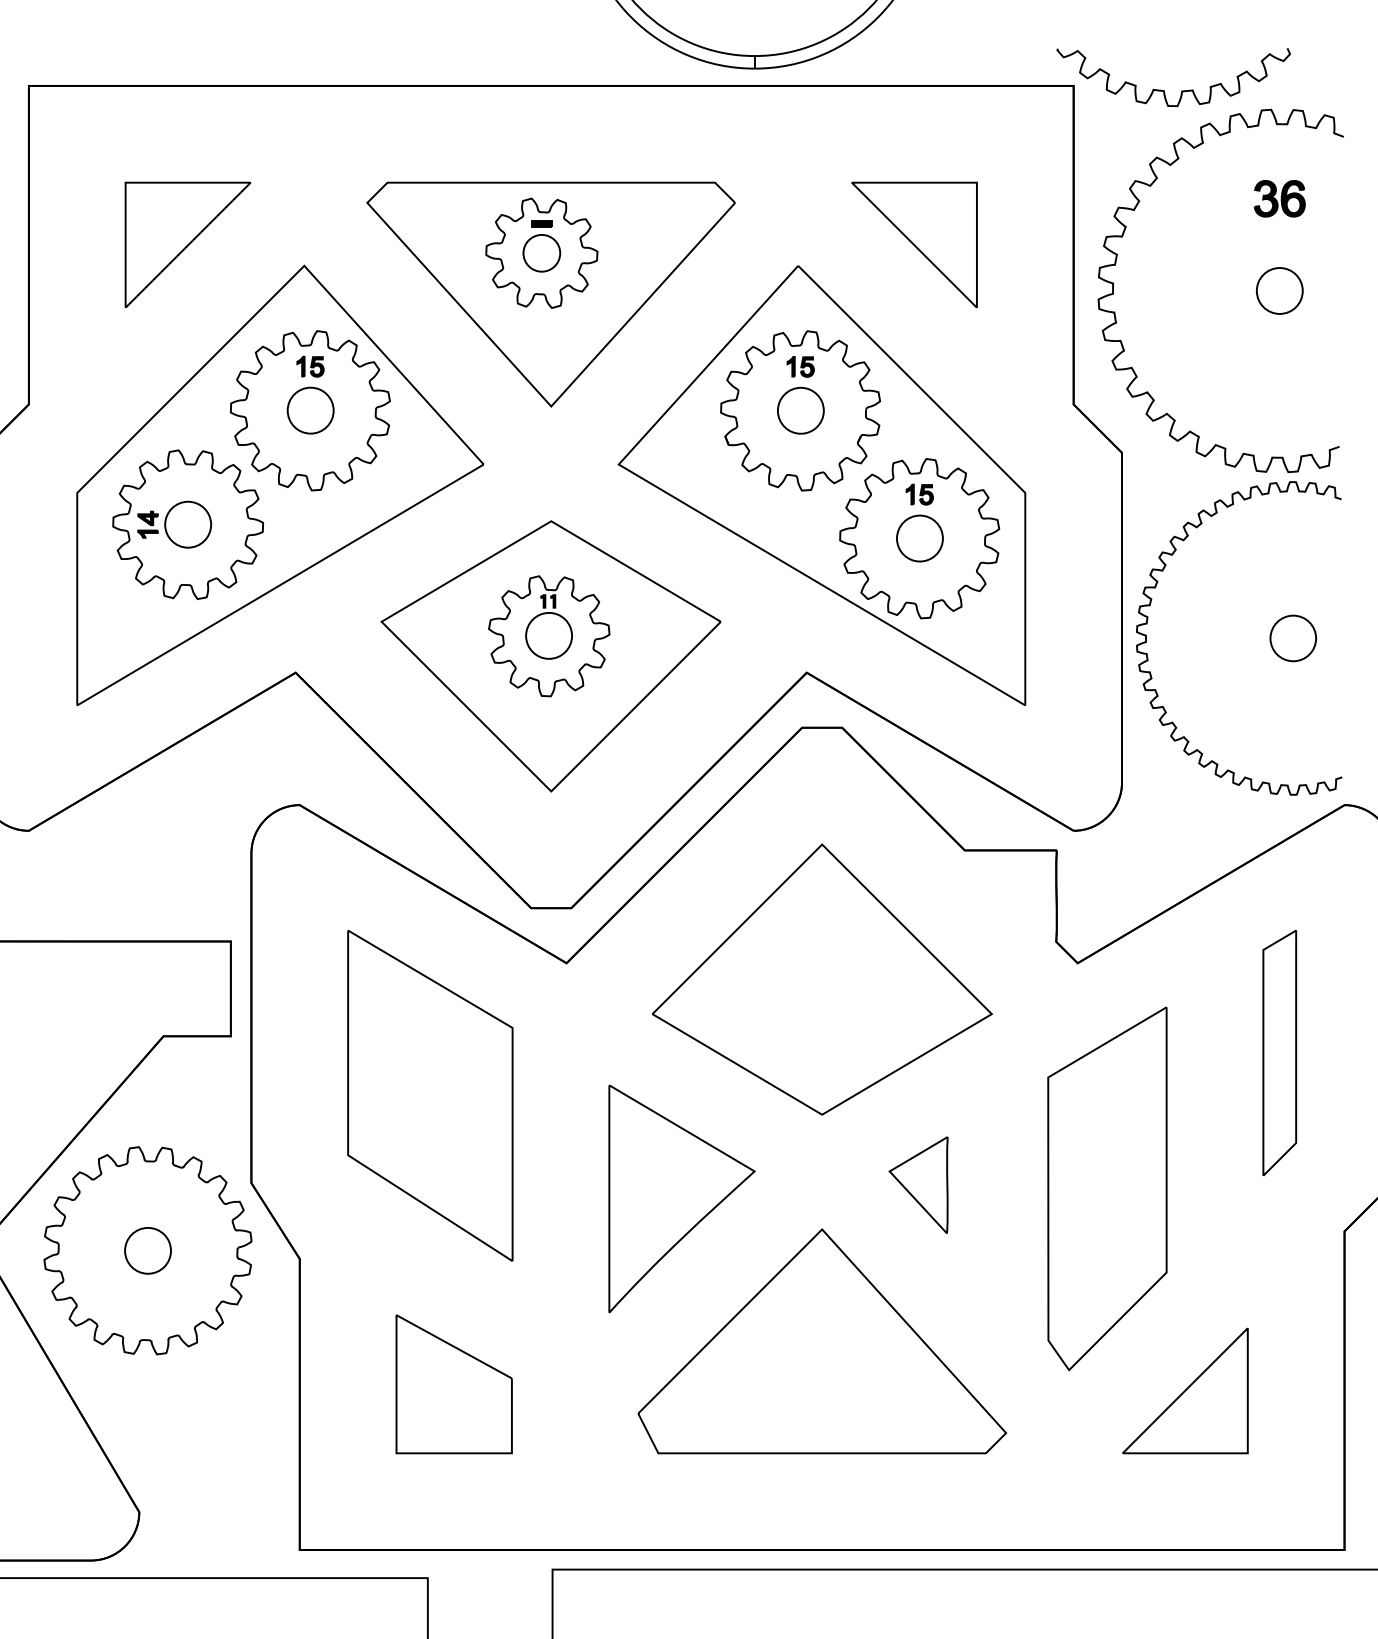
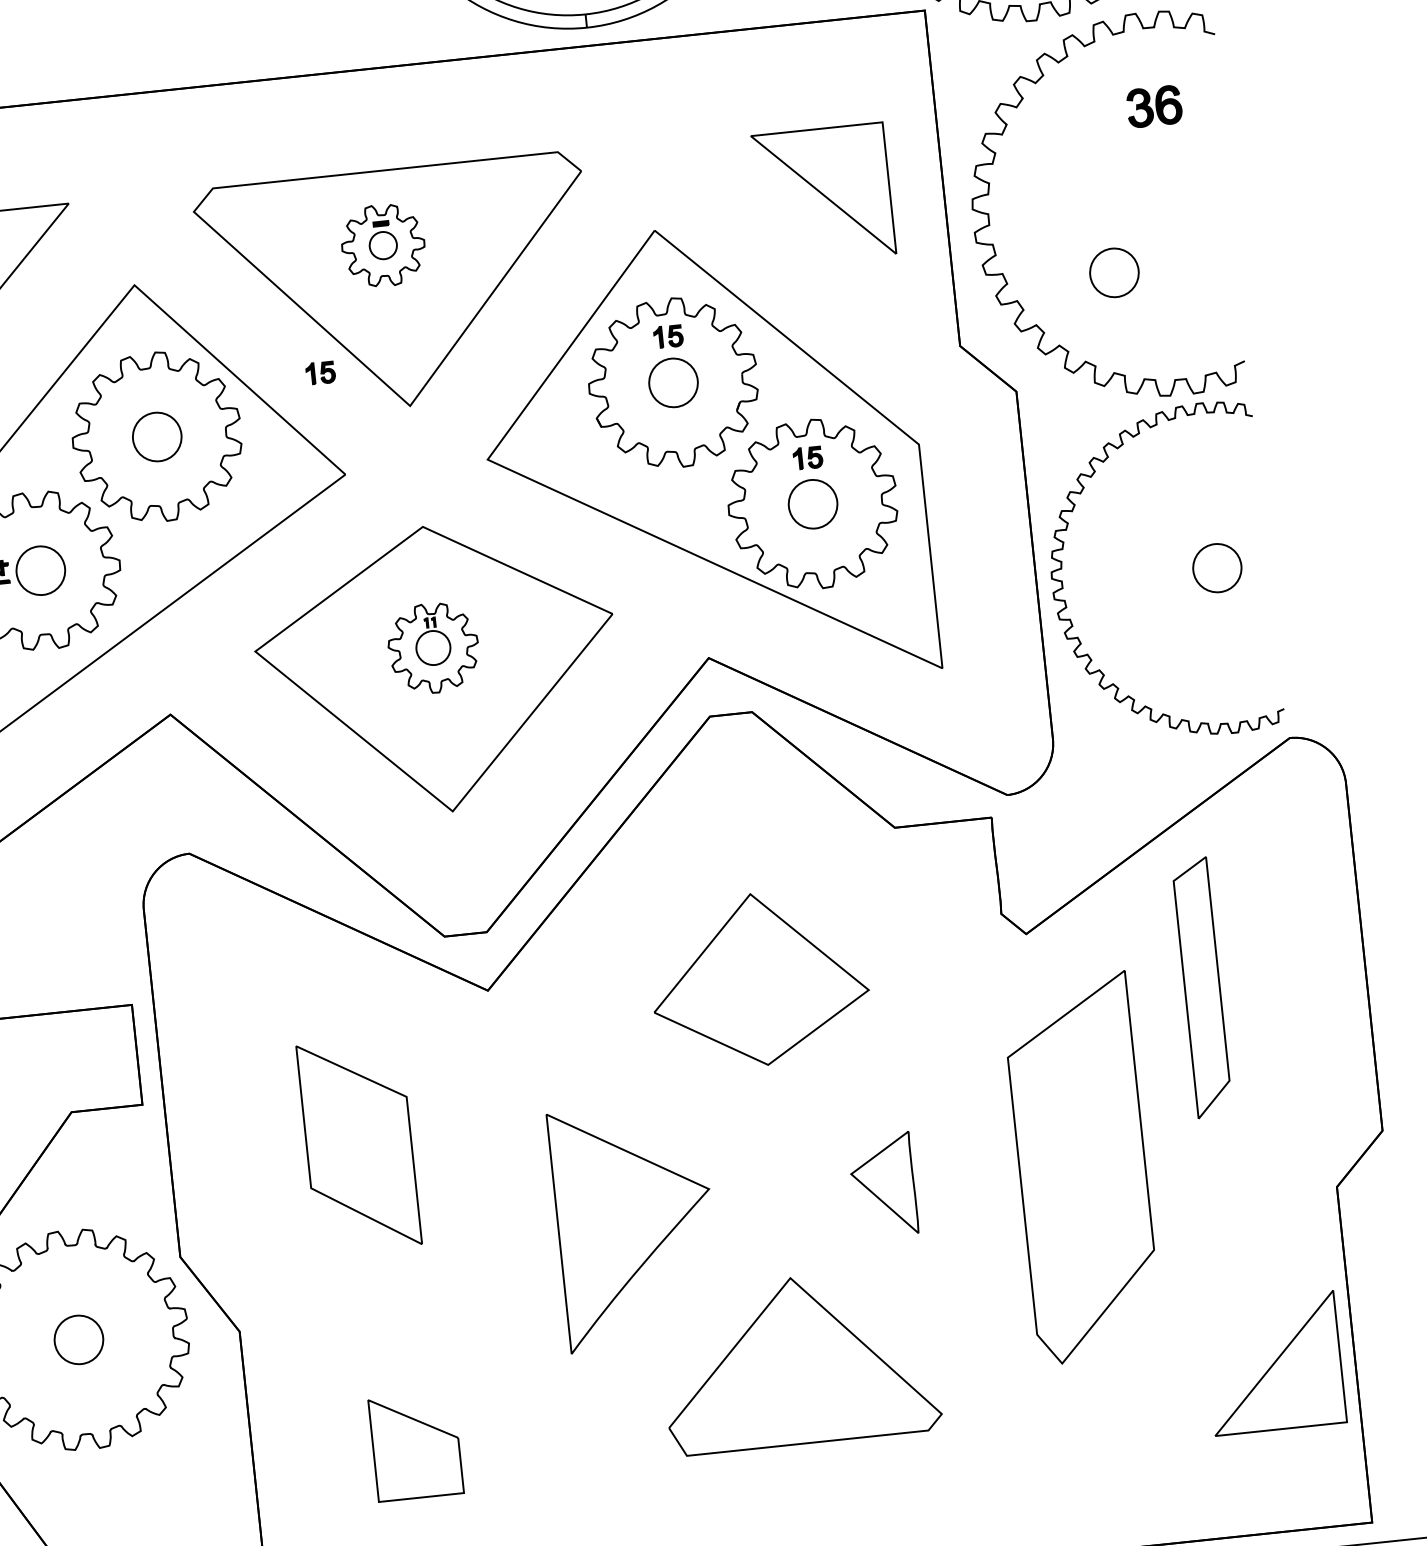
part: (914, 244) -> (823, 194), moved
part: (541, 252) -> (382, 244), size x0.7
part: (1279, 290) -> (1114, 272), moved
part: (310, 366) -> (320, 372), moved
part: (549, 636) -> (433, 648), size x0.7
part: (822, 979) -> (759, 979), size x0.6
part: (1279, 1052) -> (1201, 987), moved
part: (430, 1095) -> (359, 1145), size x0.6
part: (822, 1341) -> (799, 1360), size x0.7
part: (453, 1384) -> (415, 1446), size x0.7
part: (1185, 1390) -> (1274, 1362), moved

